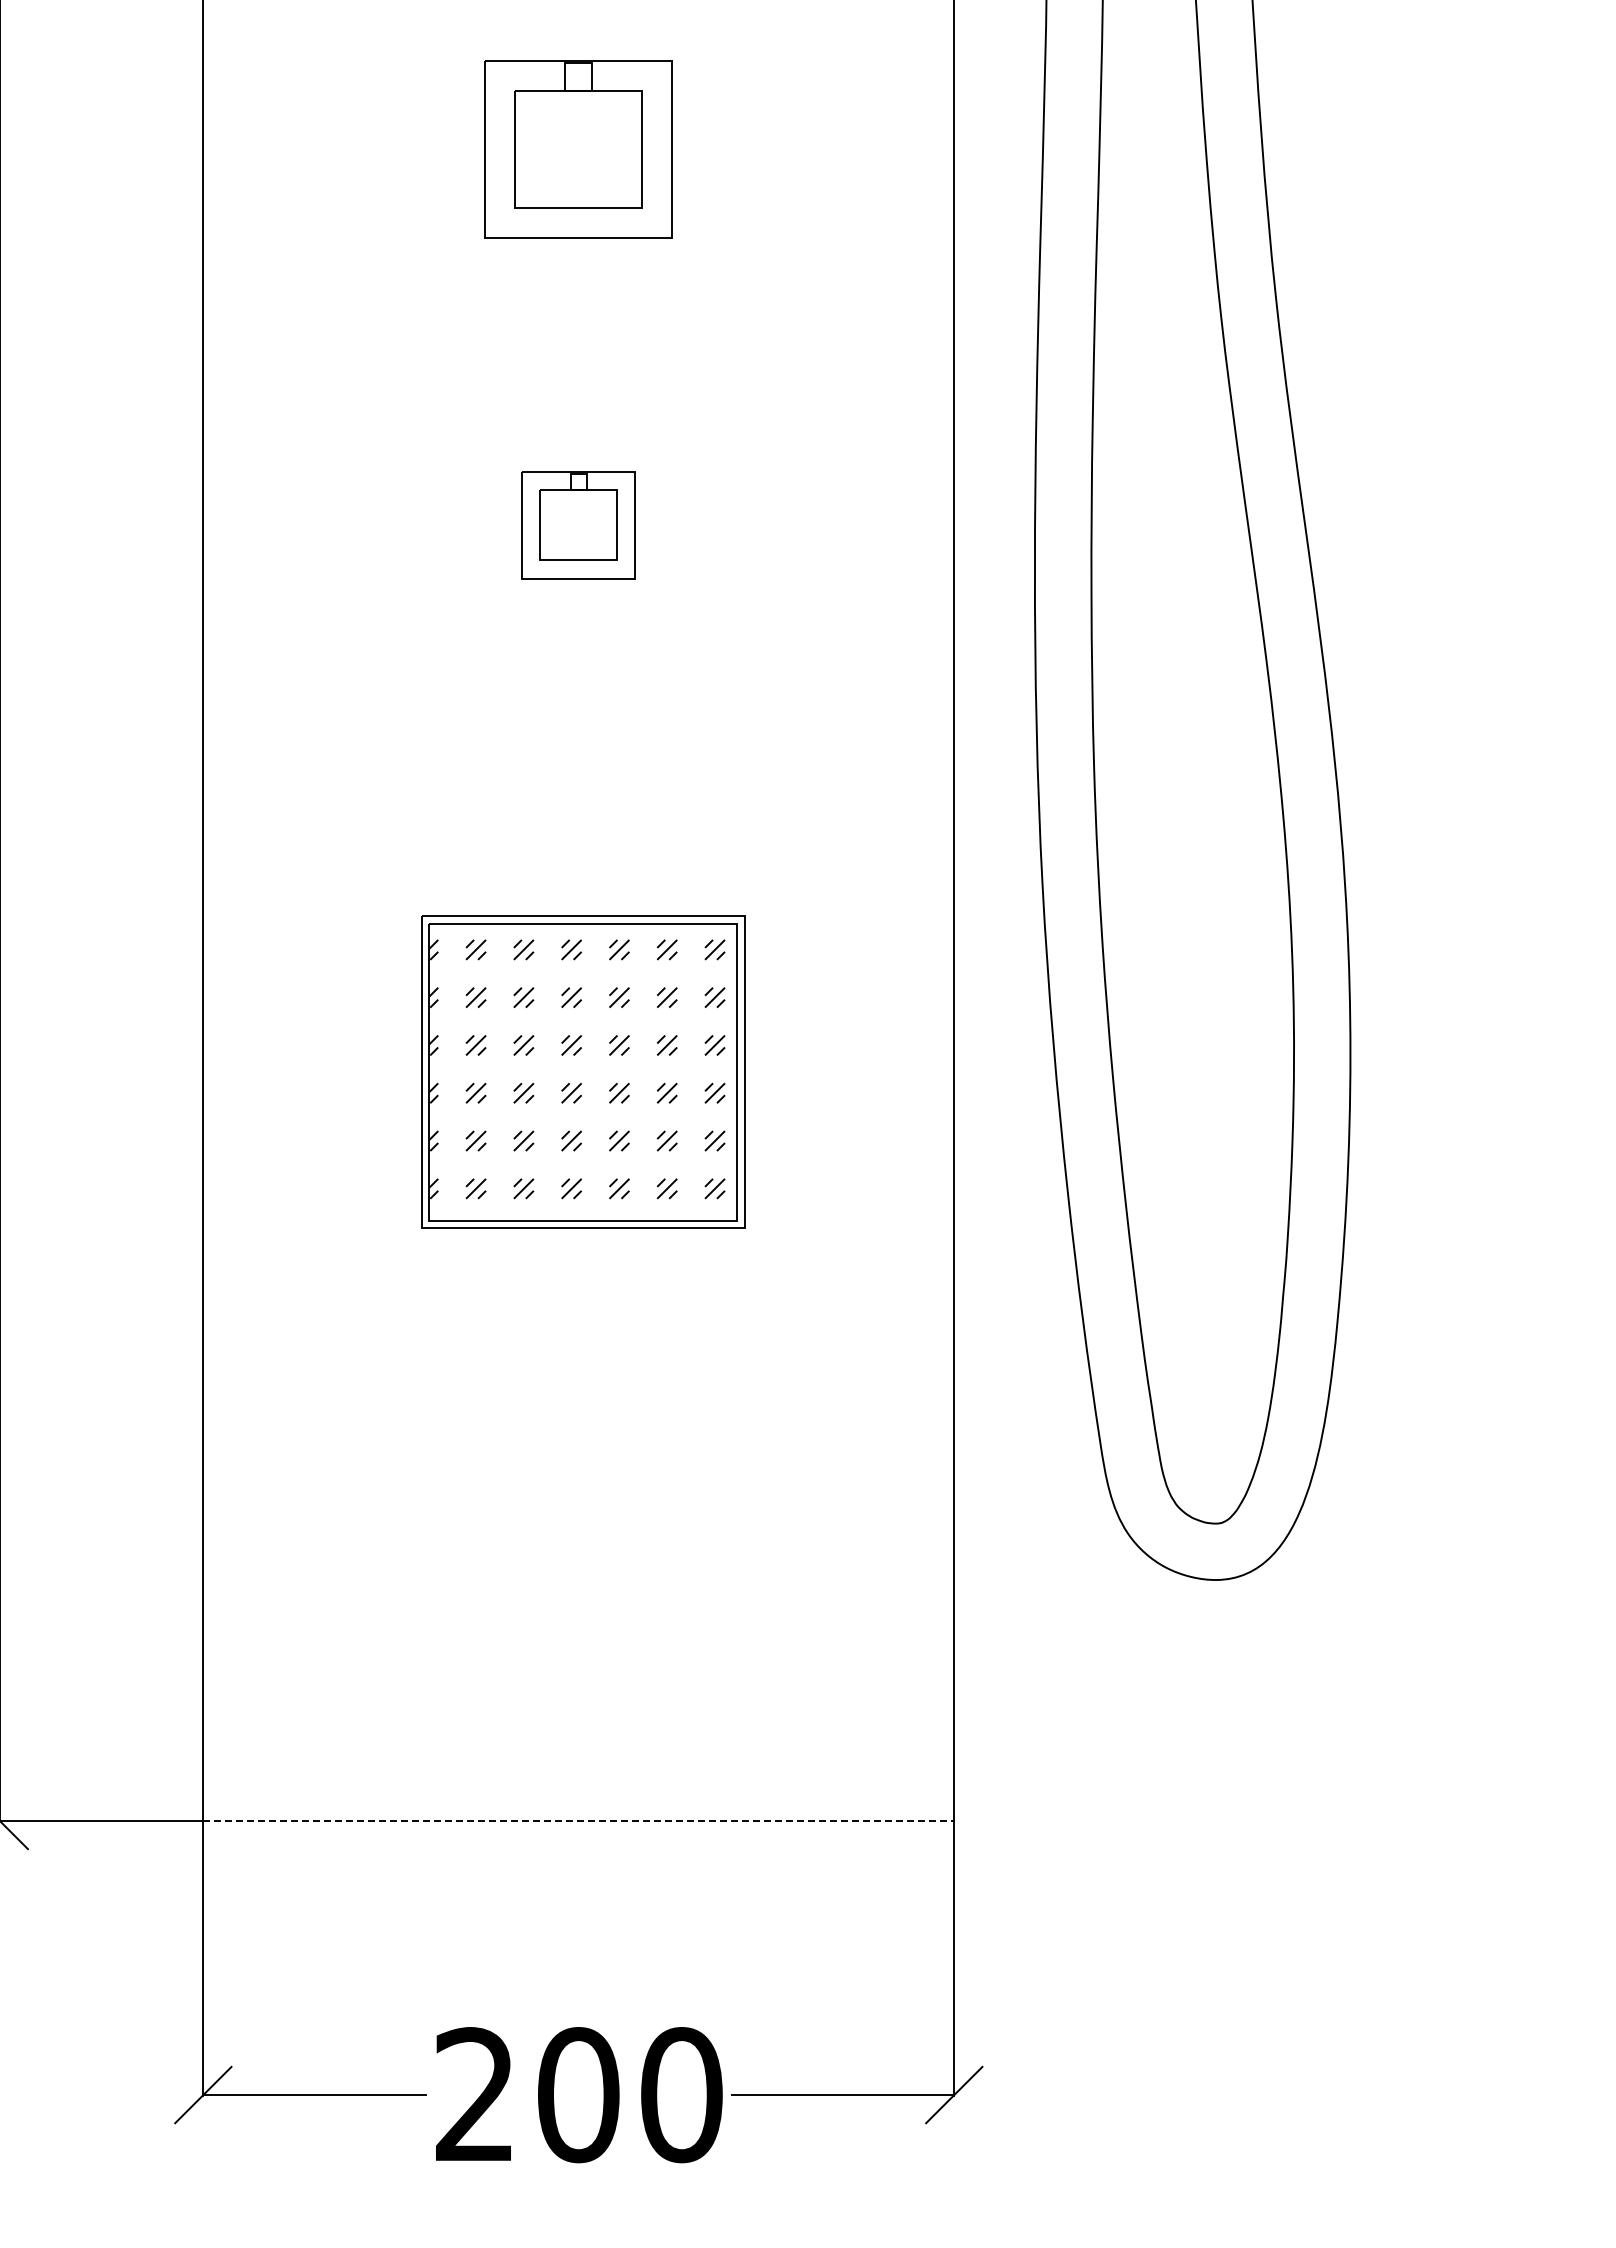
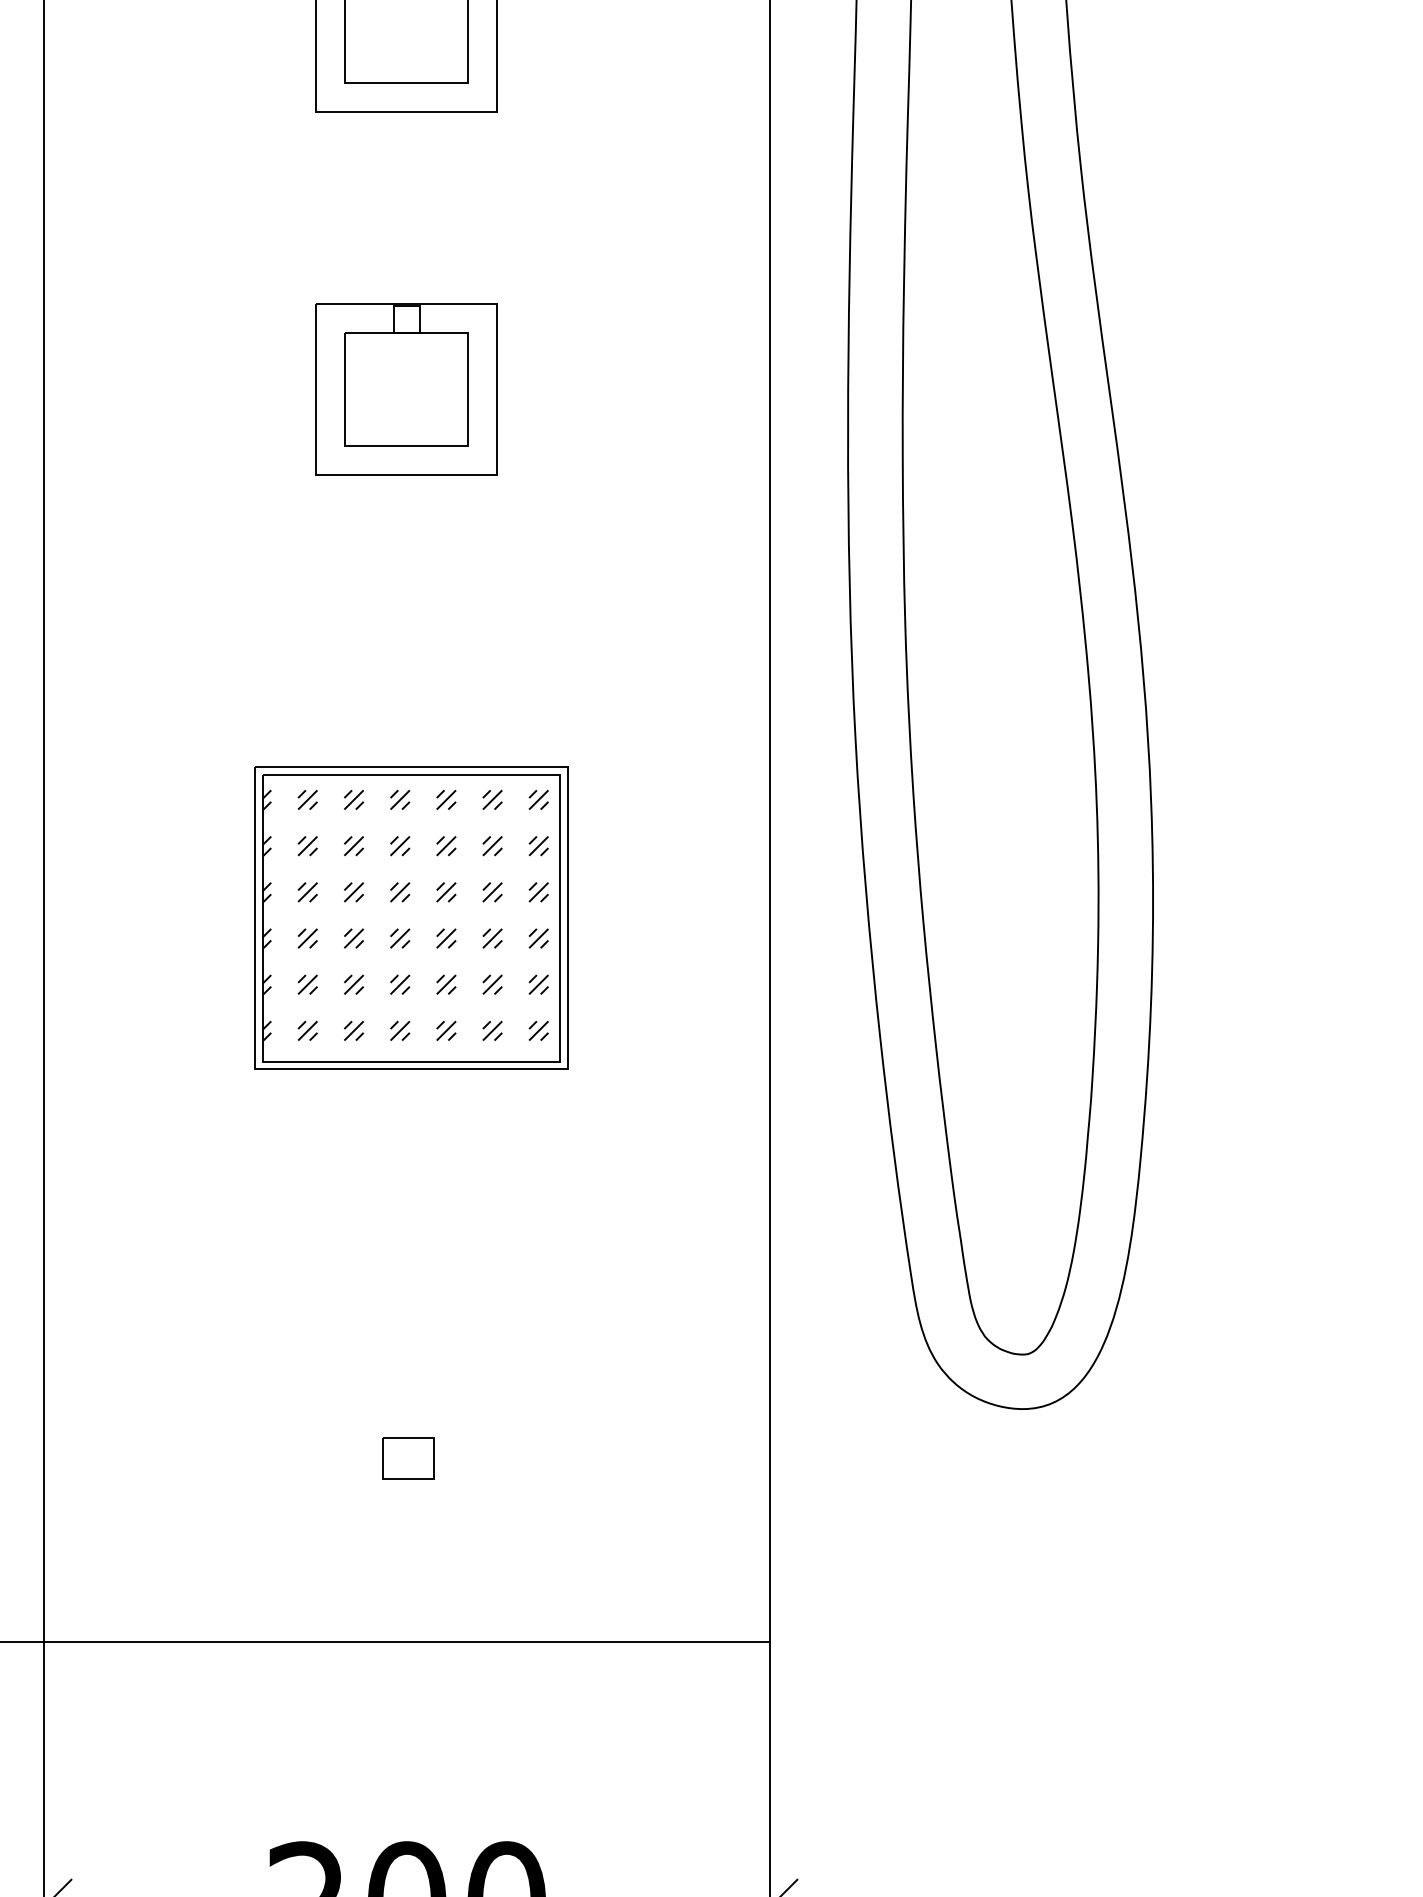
part: (578, 525) -> (406, 389), size x1.67
part: (579, 1630) -> (407, 1457), added
line: (579, 1820) -> (407, 1641), dashed -> solid

